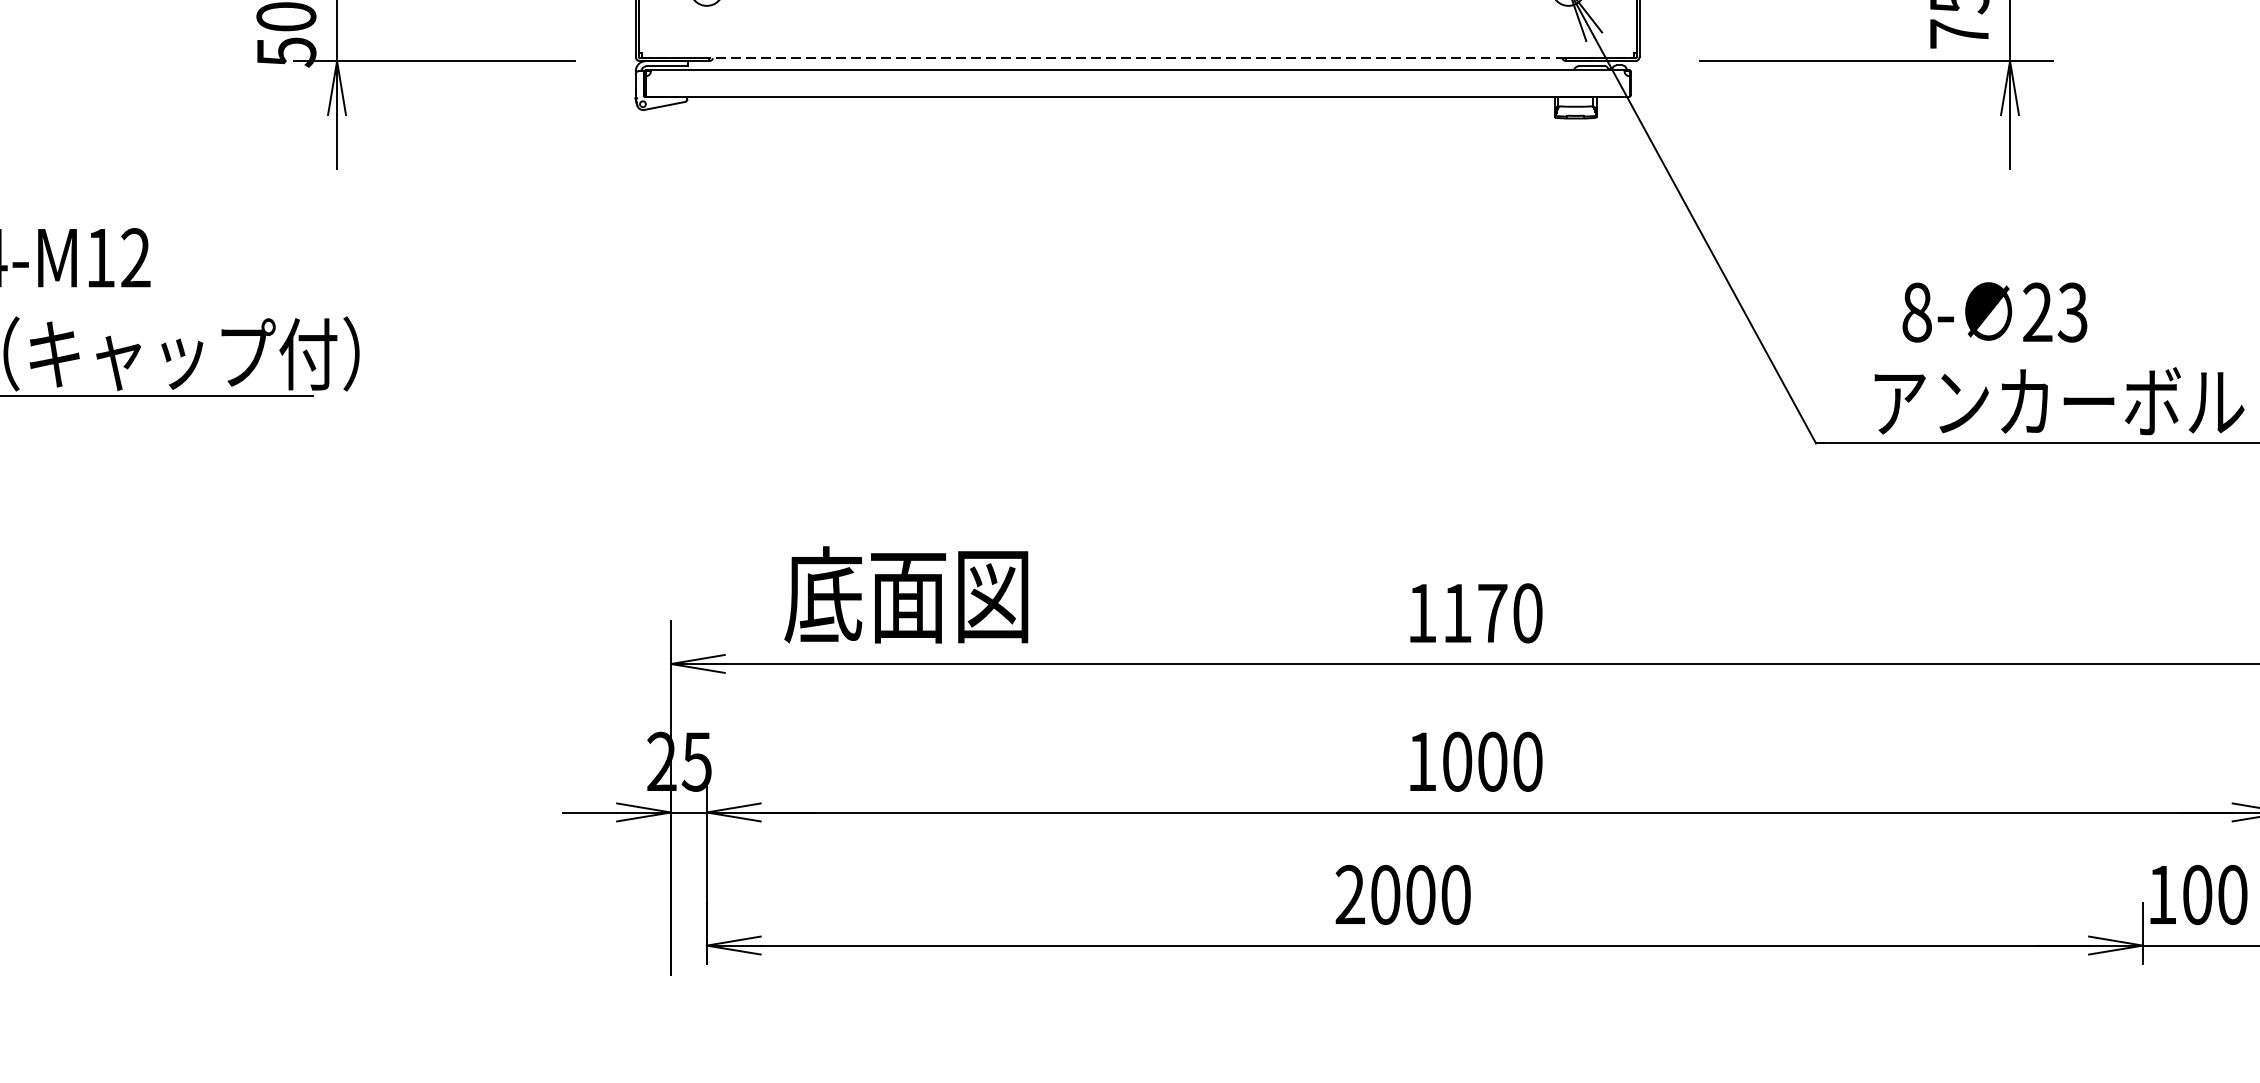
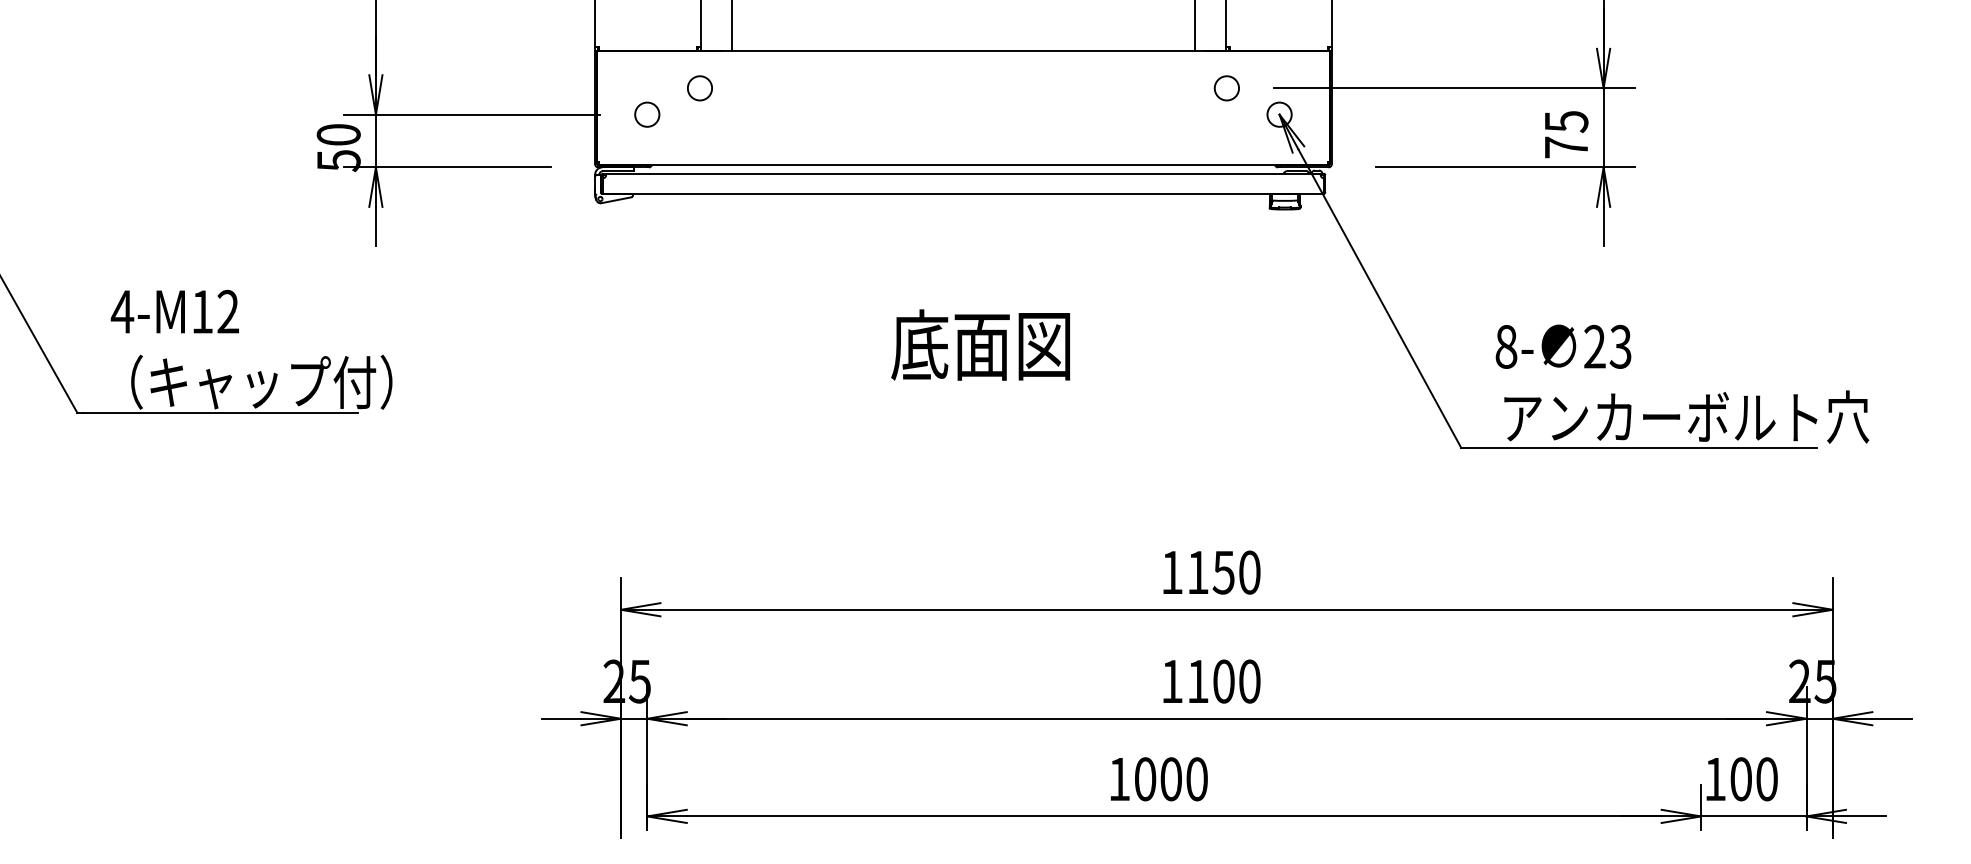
line: (1137, 58) -> (963, 165), dashed -> solid
text: (1994, 312) -> (1563, 346), moved
text: (906, 594) -> (980, 344), moved
text: (1492, 613) -> (1223, 572), 1170 -> 1150
text: (1456, 761) -> (1197, 681), 1000 -> 1100
text: (1350, 893) -> (1119, 778), 2000 -> 1000

